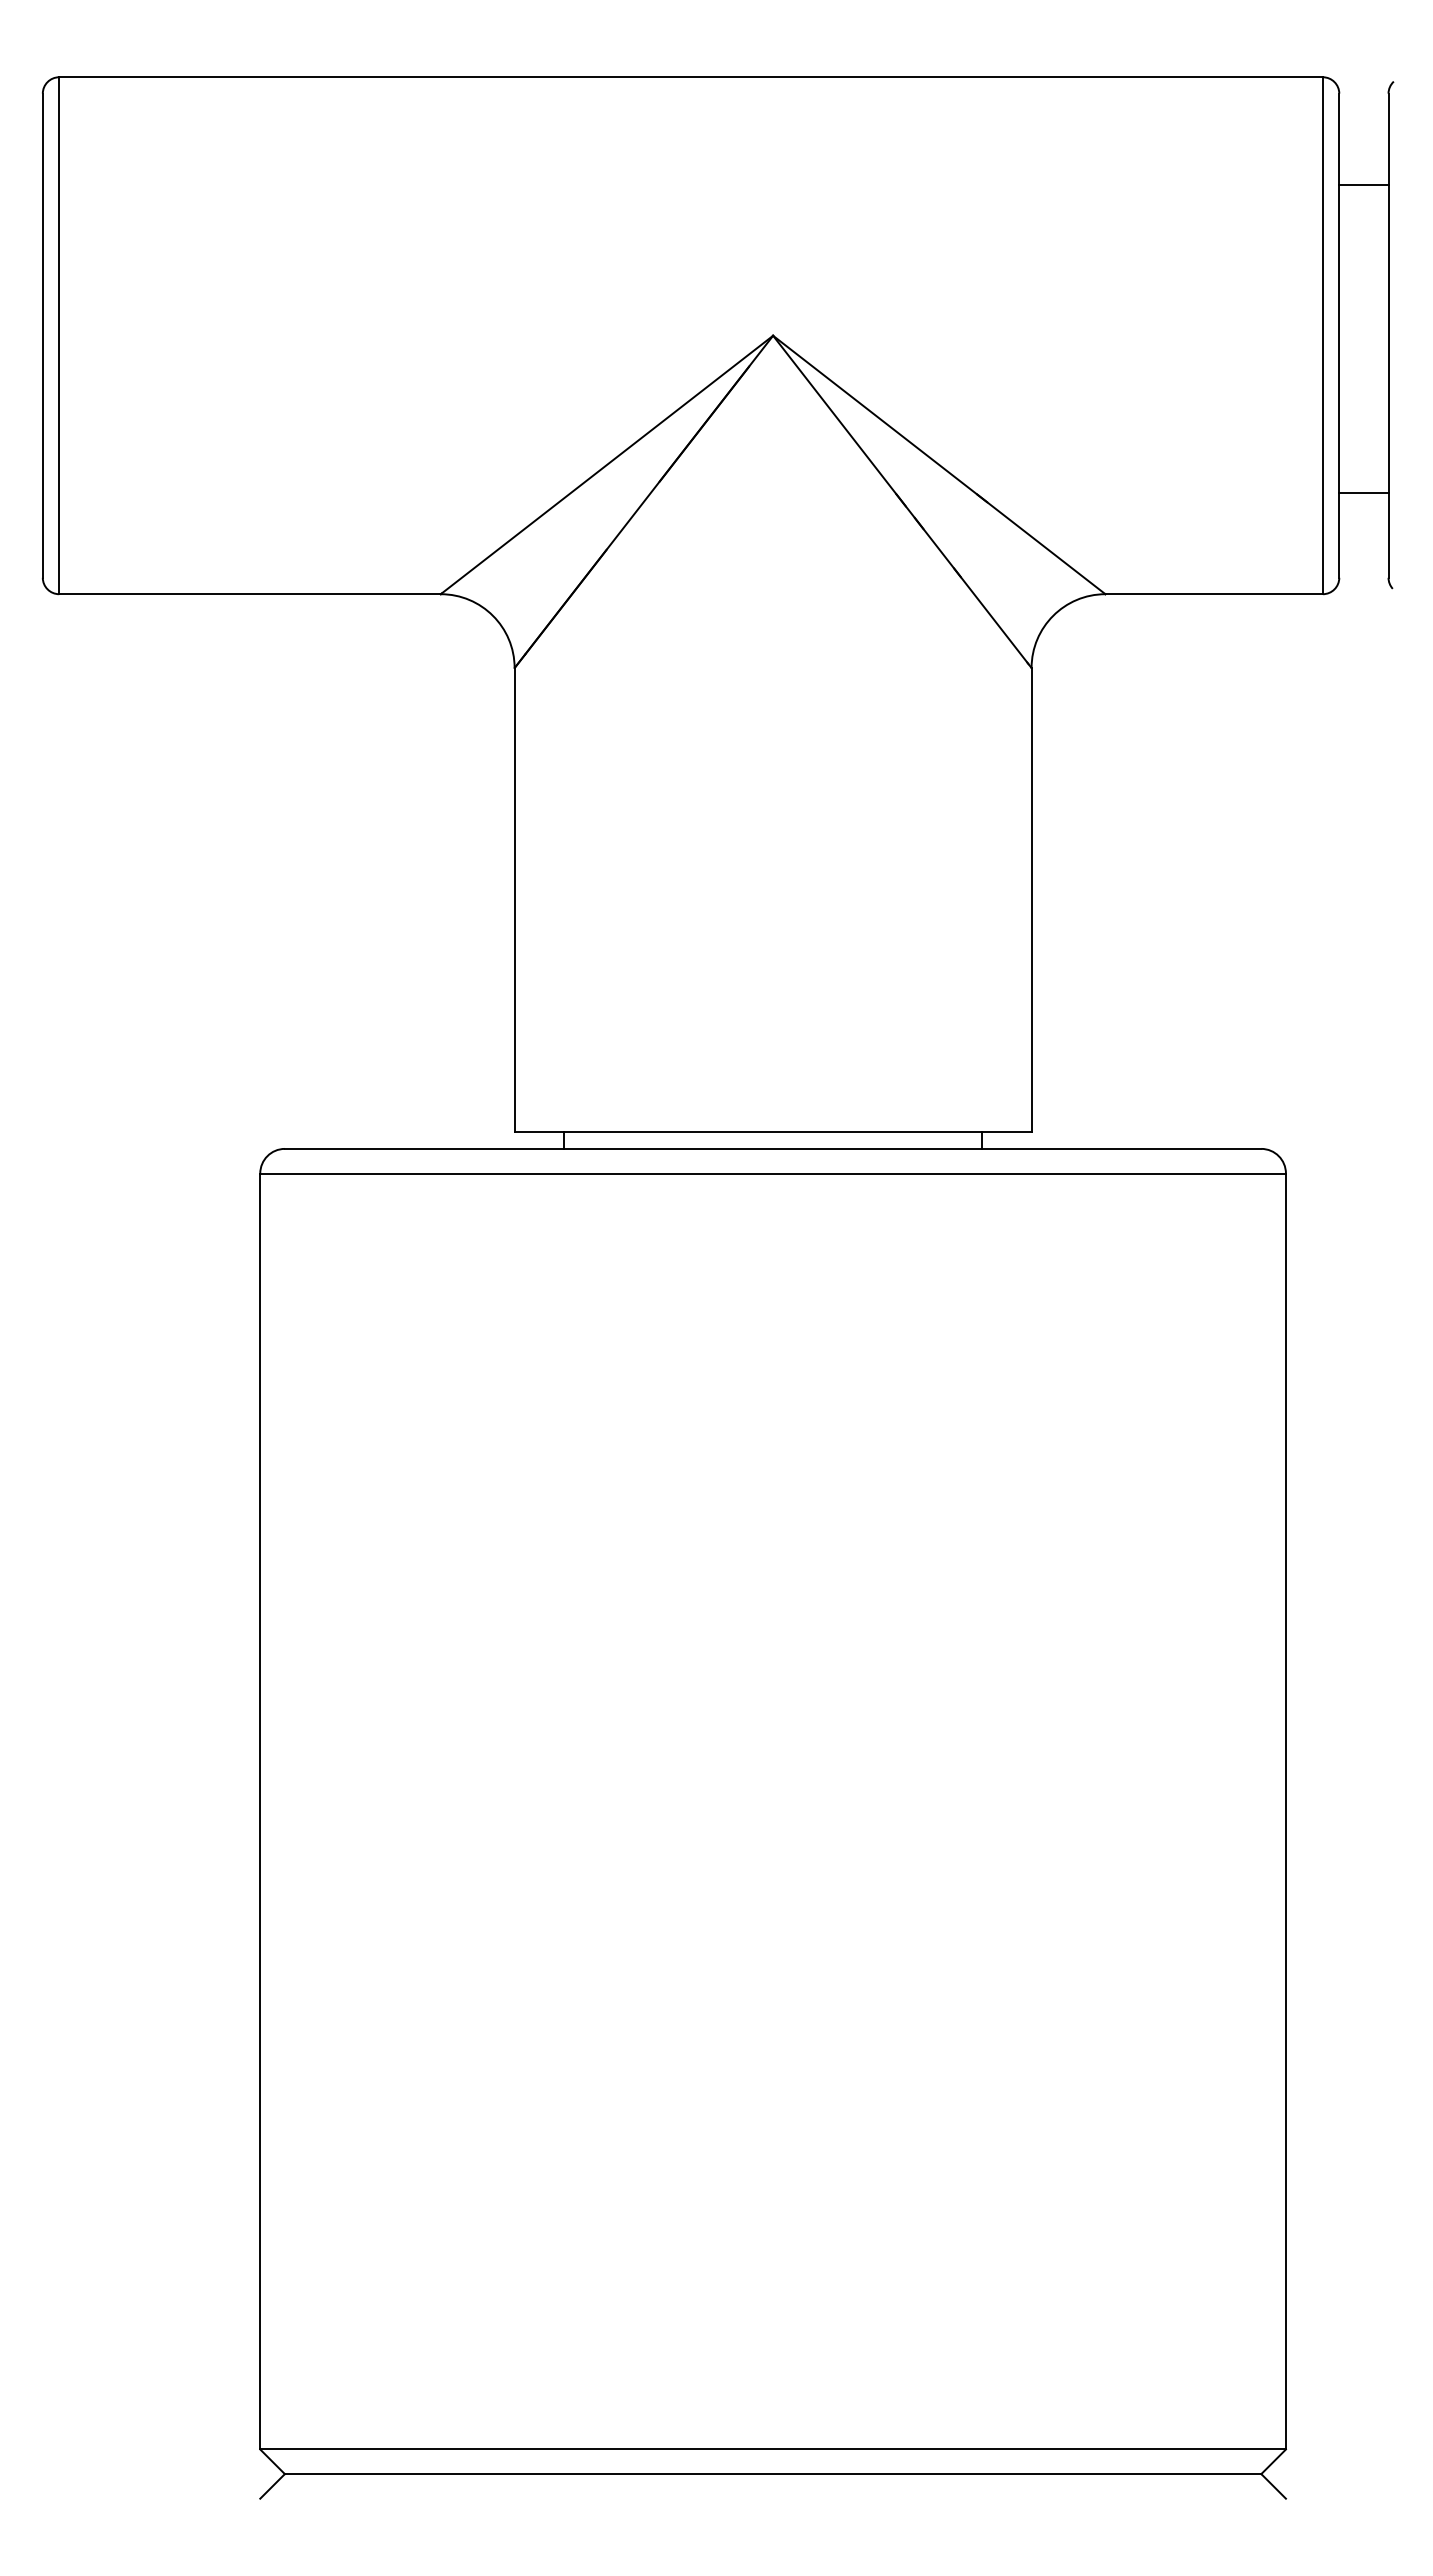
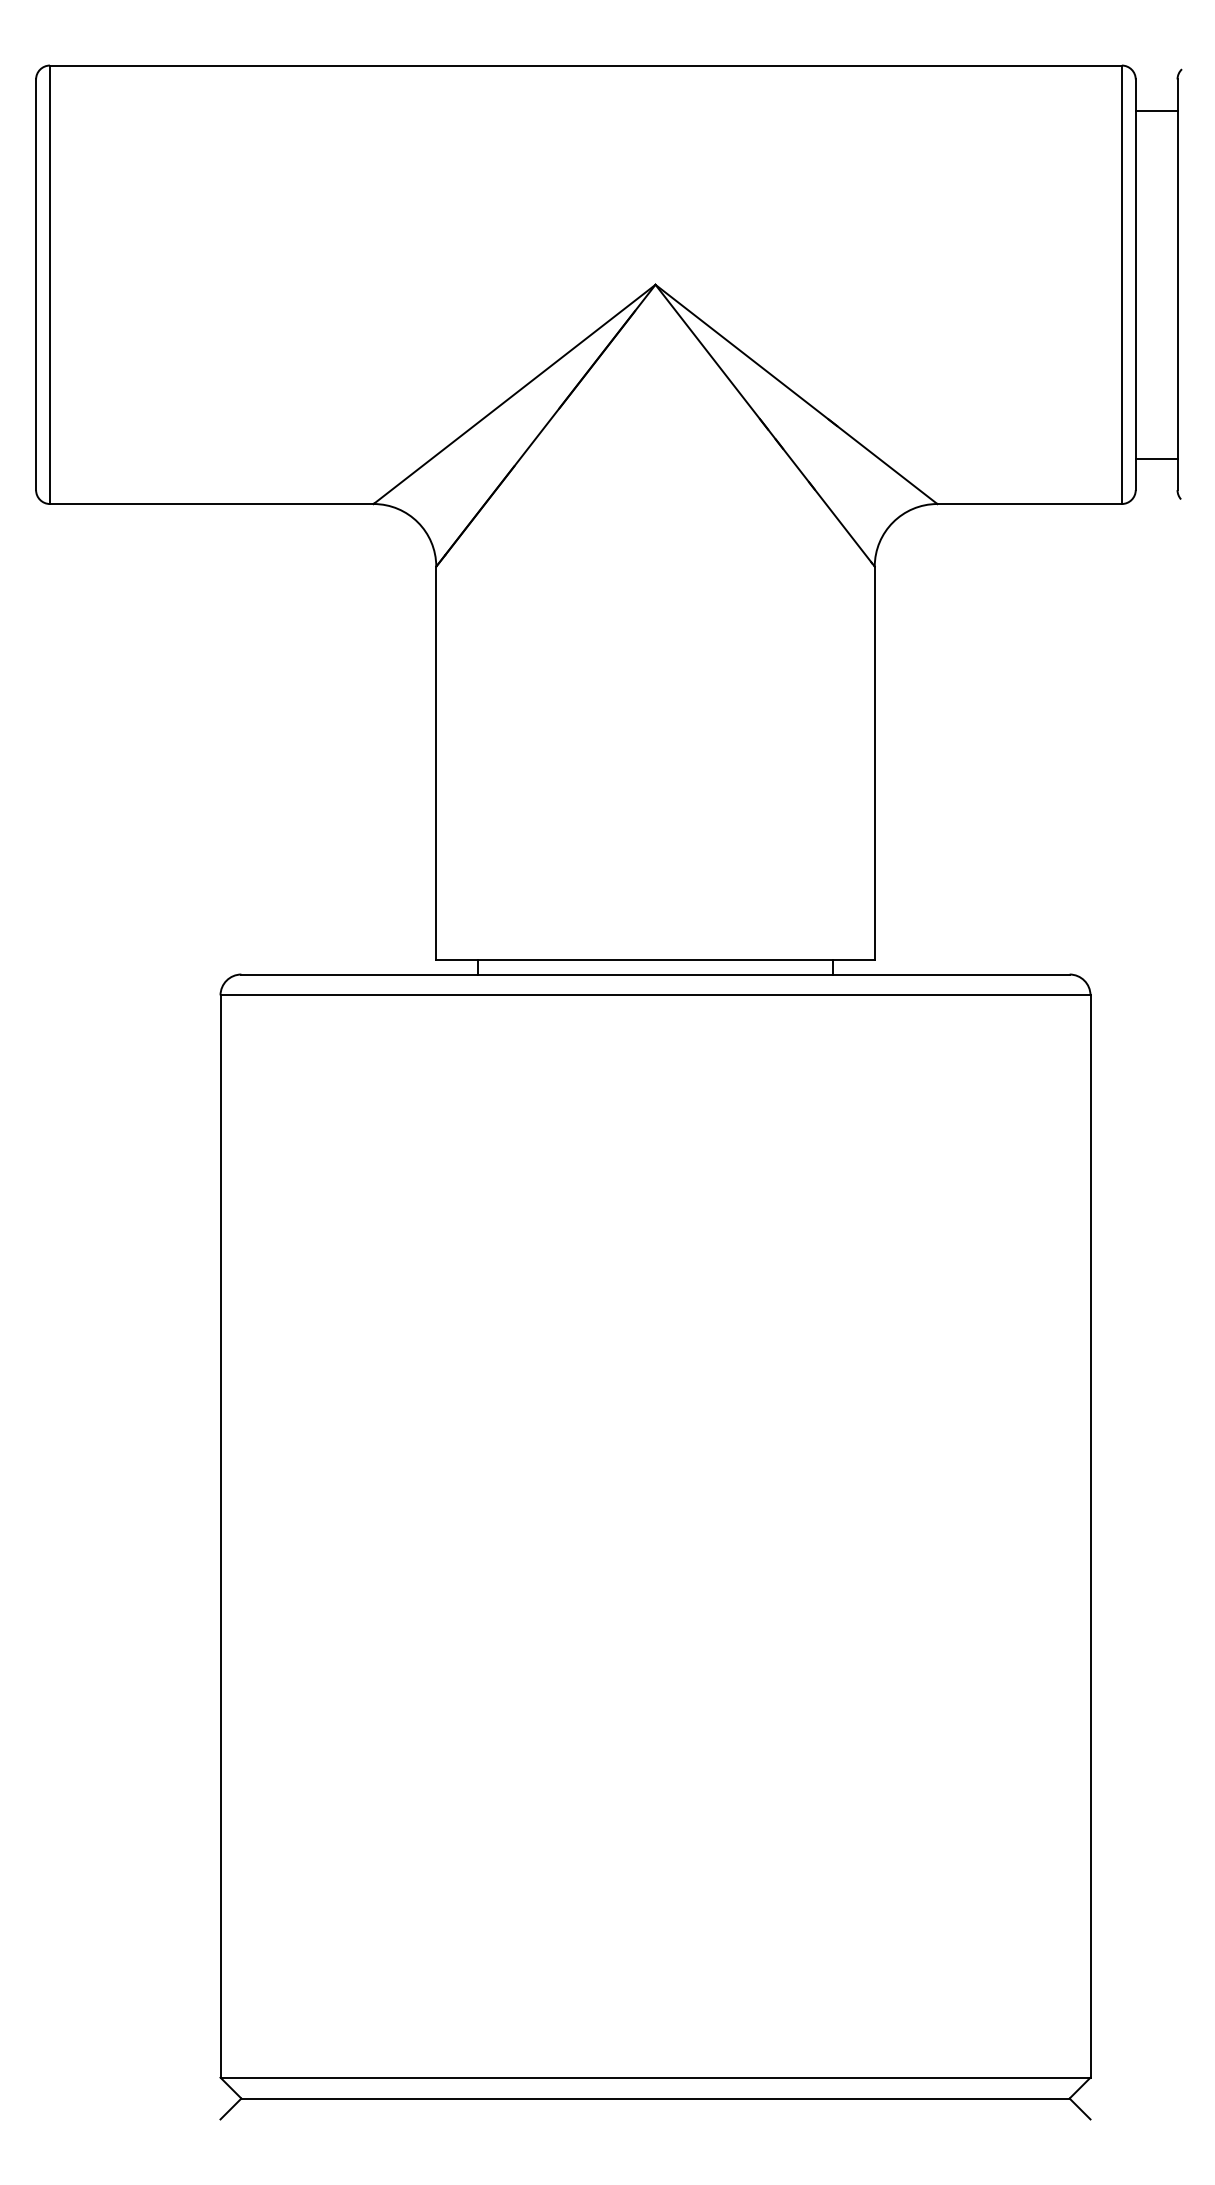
line: (1363, 184) -> (1156, 110), moved
line: (1363, 492) -> (1156, 458), moved

